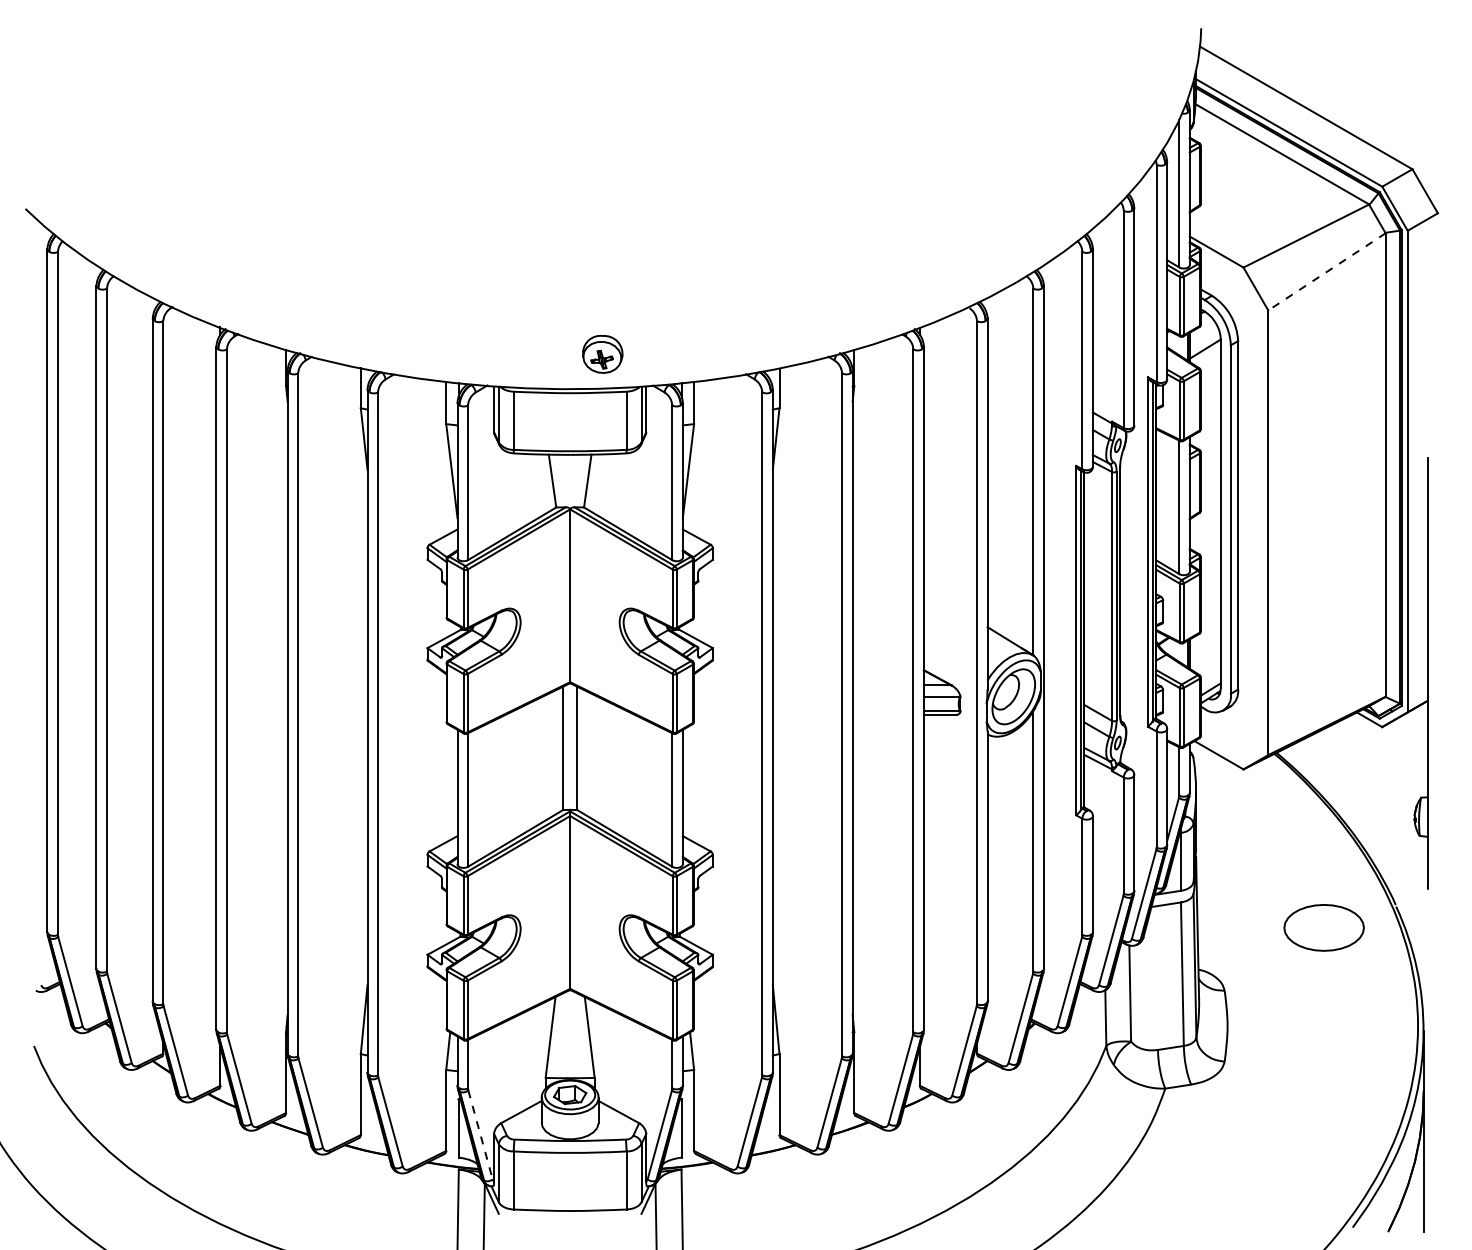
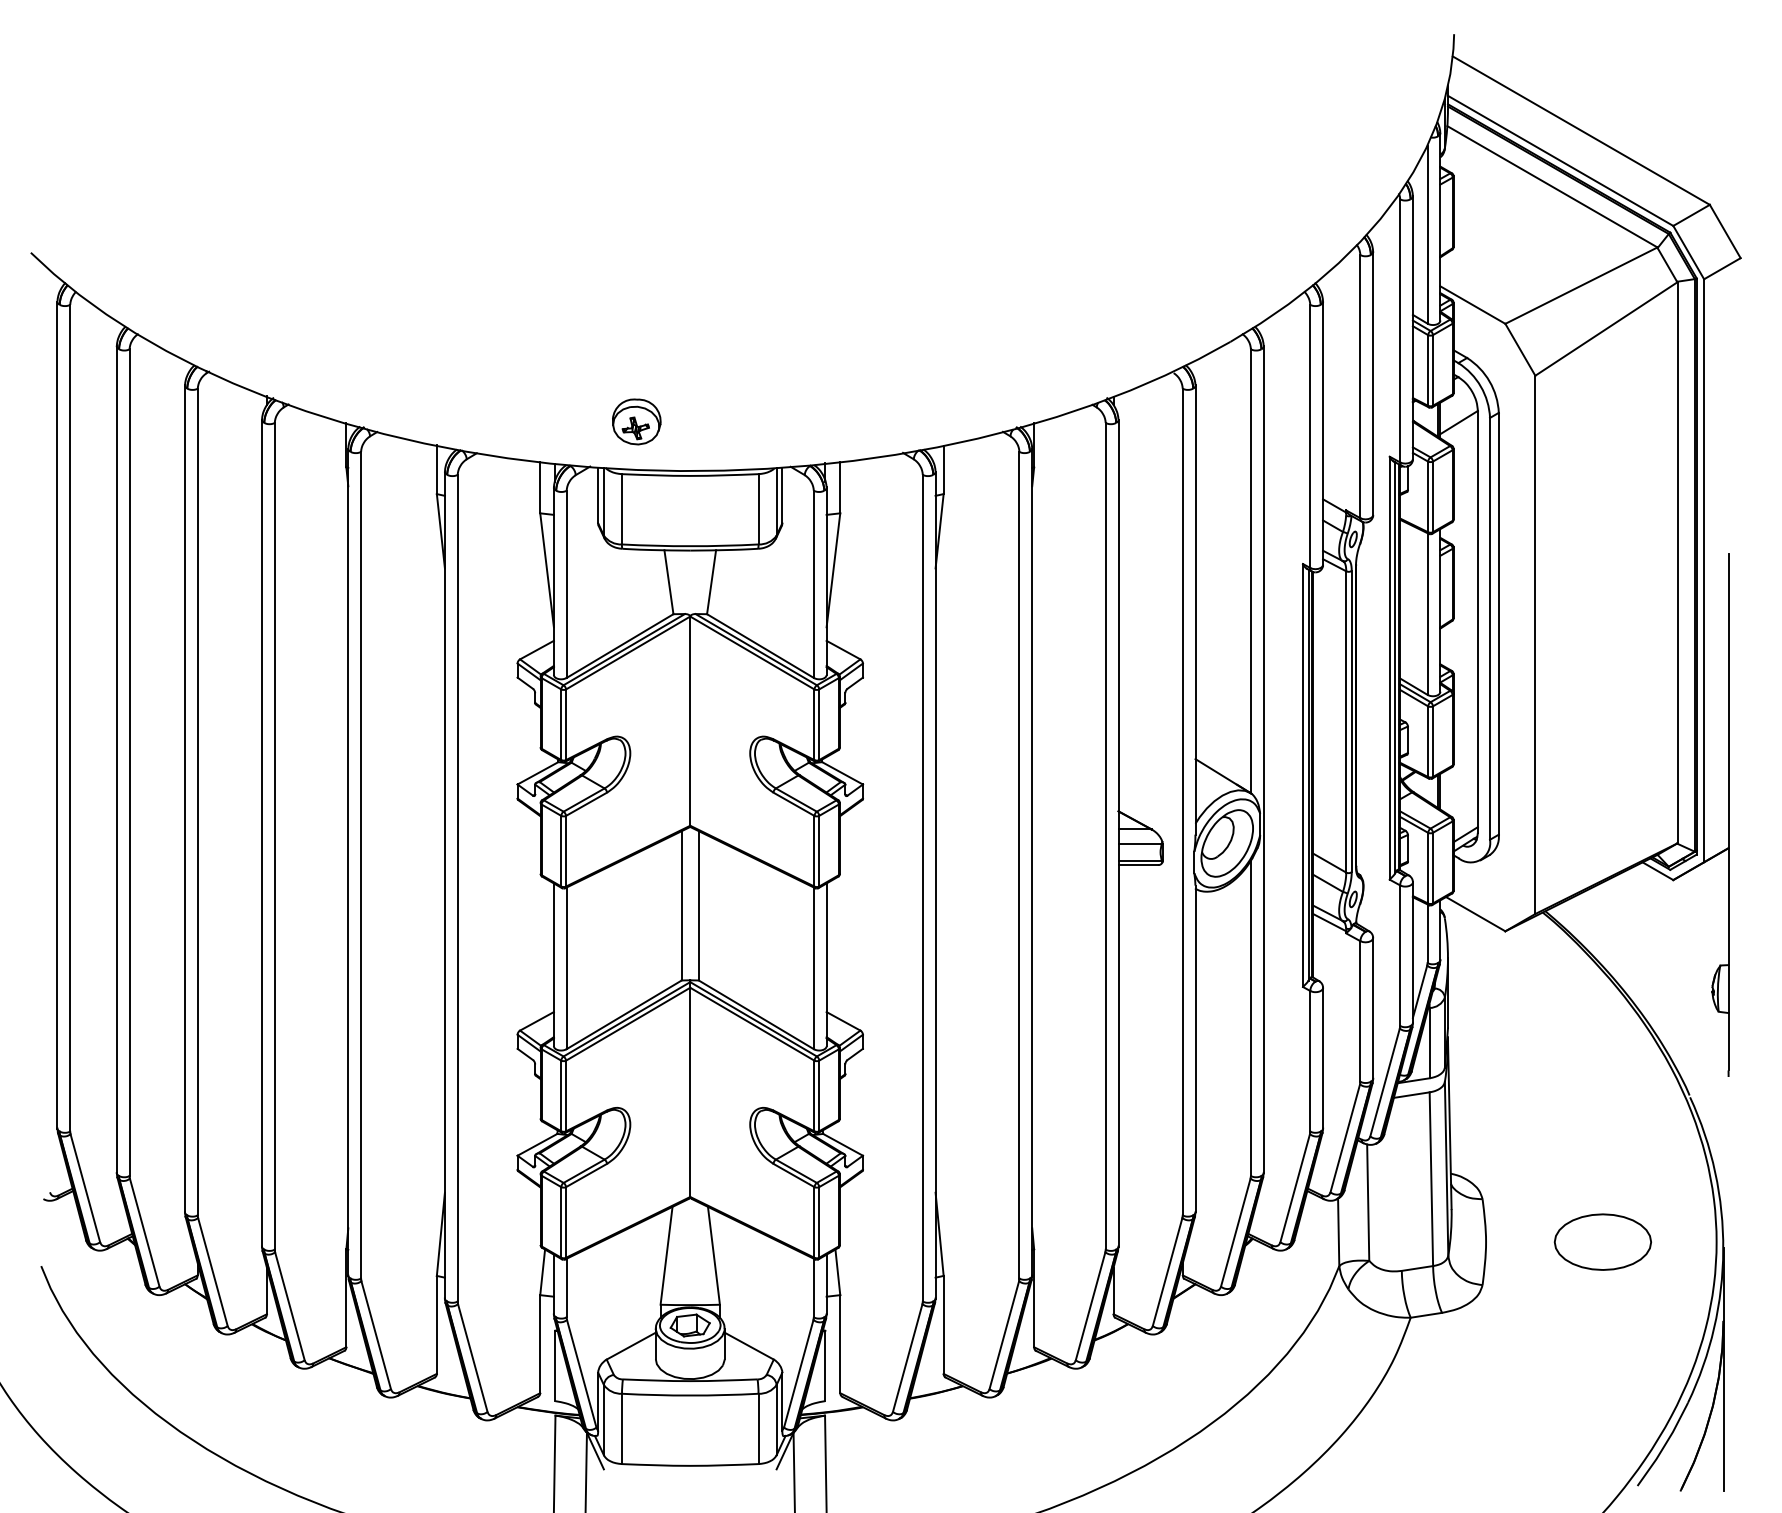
line: (1327, 272) -> (1606, 329), dashed -> solid
part: (602, 354) -> (636, 421), moved
part: (1323, 927) -> (1602, 1241), moved
line: (480, 1134) -> (581, 1373), dashed -> solid

